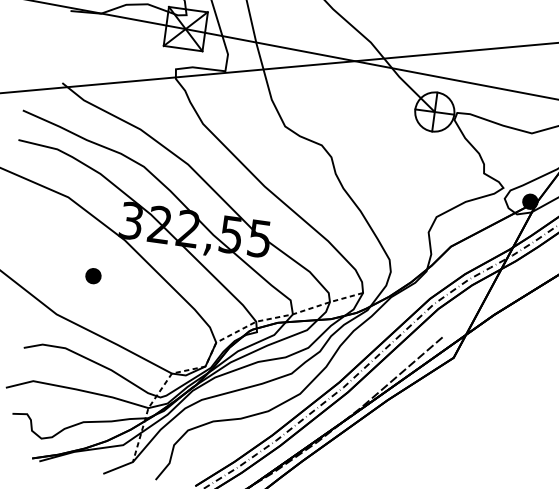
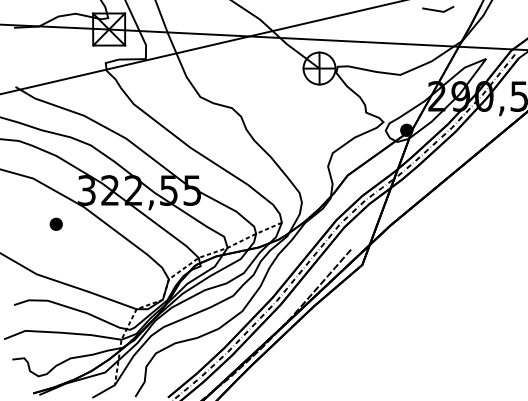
part: (92, 274) -> (55, 223), moved

